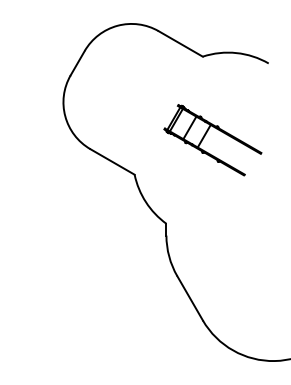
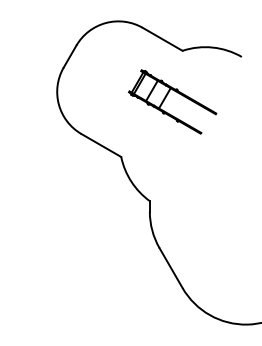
part: (206, 135) -> (166, 97), moved

